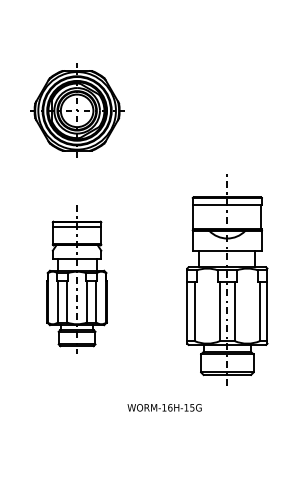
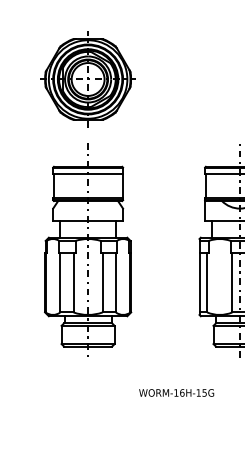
part: (76, 278) -> (87, 249), size x1.43
text: (164, 407) -> (176, 392), moved

